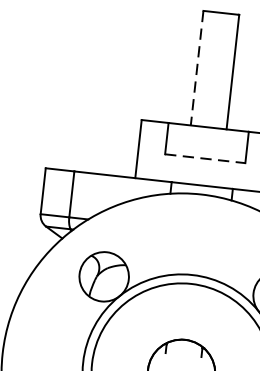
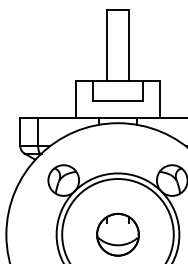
line: (196, 67) -> (106, 45), dashed -> solid
line: (206, 158) -> (118, 100), dashed -> solid

